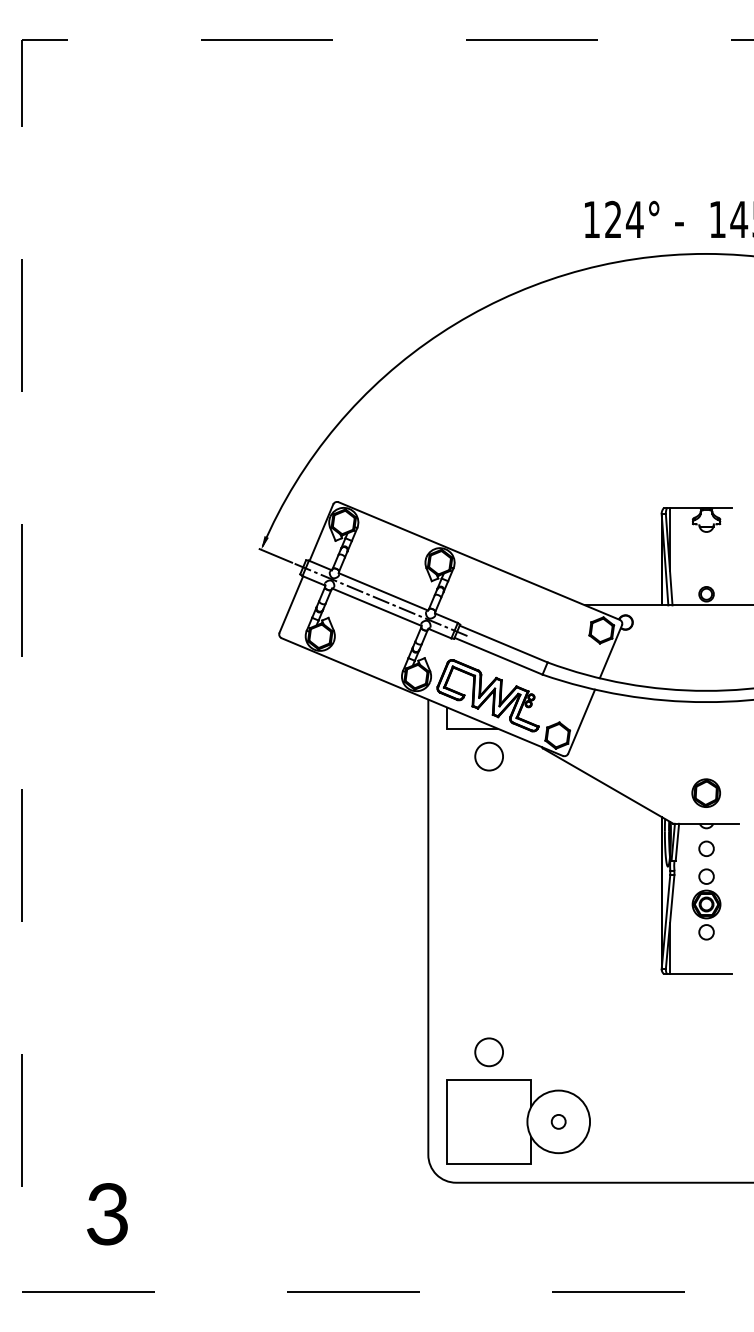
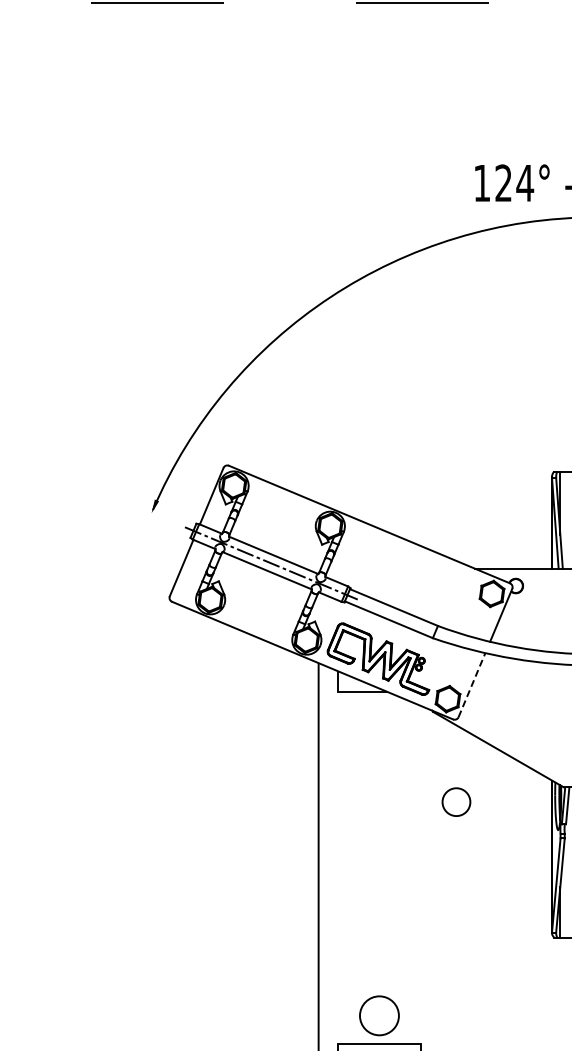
line: (275, 555) -> (165, 519), removed
line: (581, 721) -> (471, 685), solid -> dashed
circle: (488, 756) -> (455, 802), moved
circle: (489, 1052) -> (379, 1016), size x1.4

